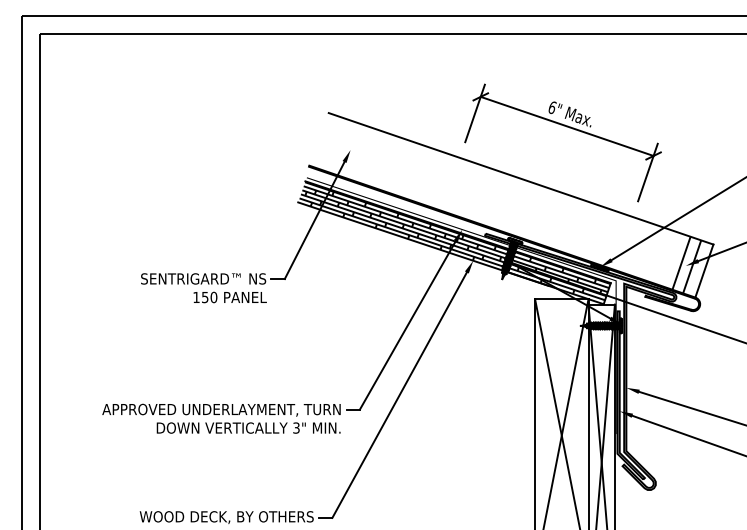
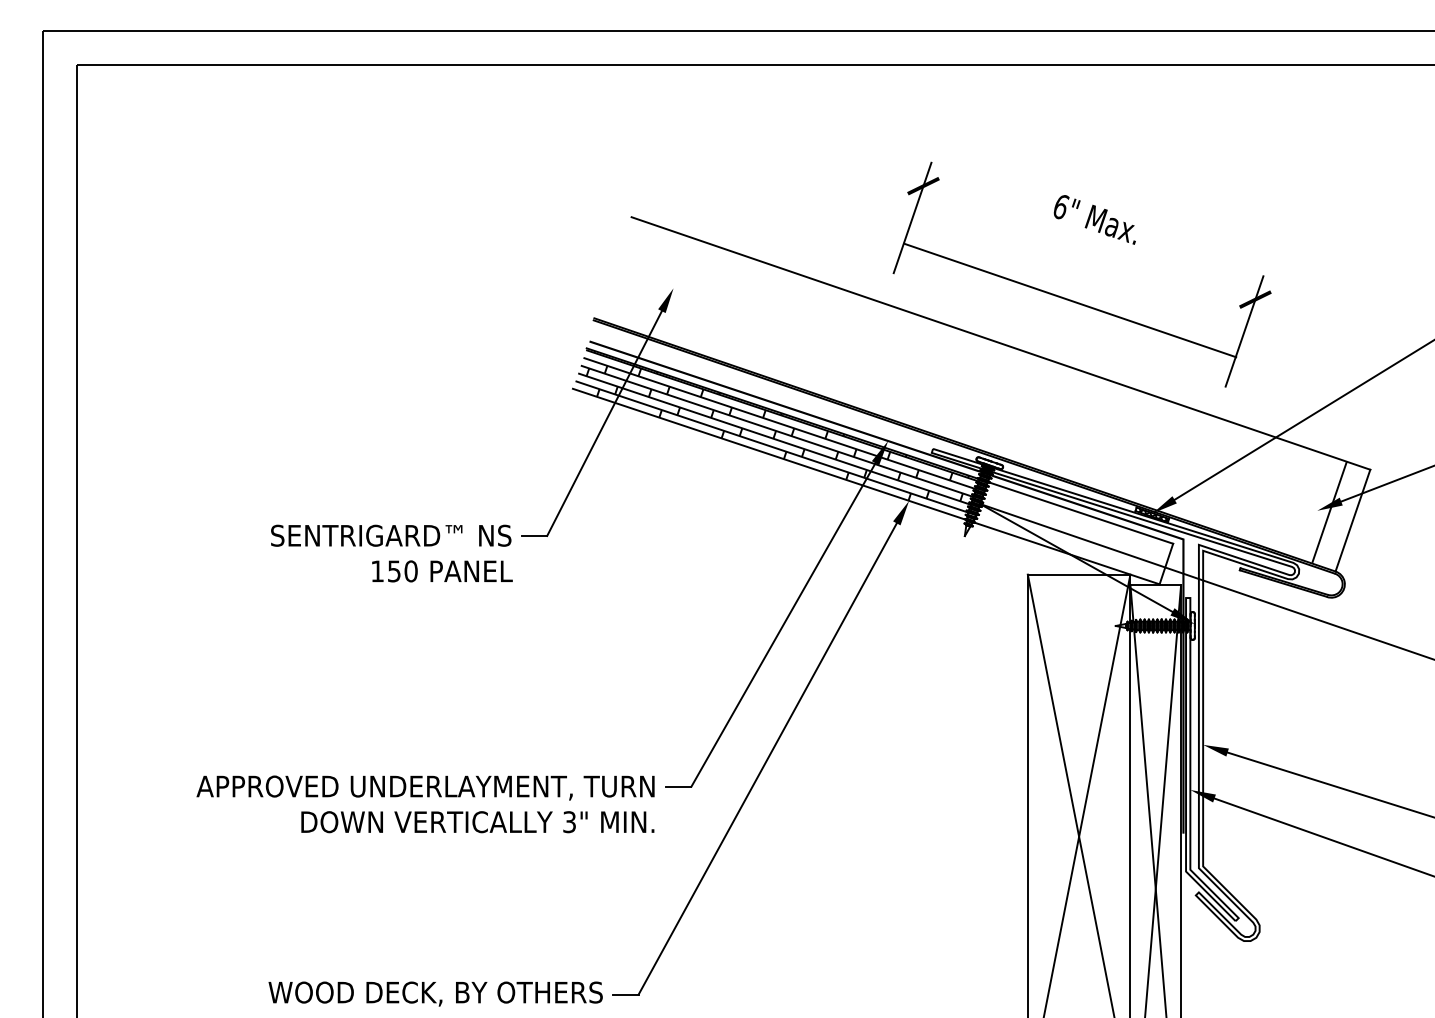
line: (566, 125) -> (1068, 298), moved
line: (681, 262) -> (1308, 504), removed
hatch: (558, 276) -> (1072, 531), removed

